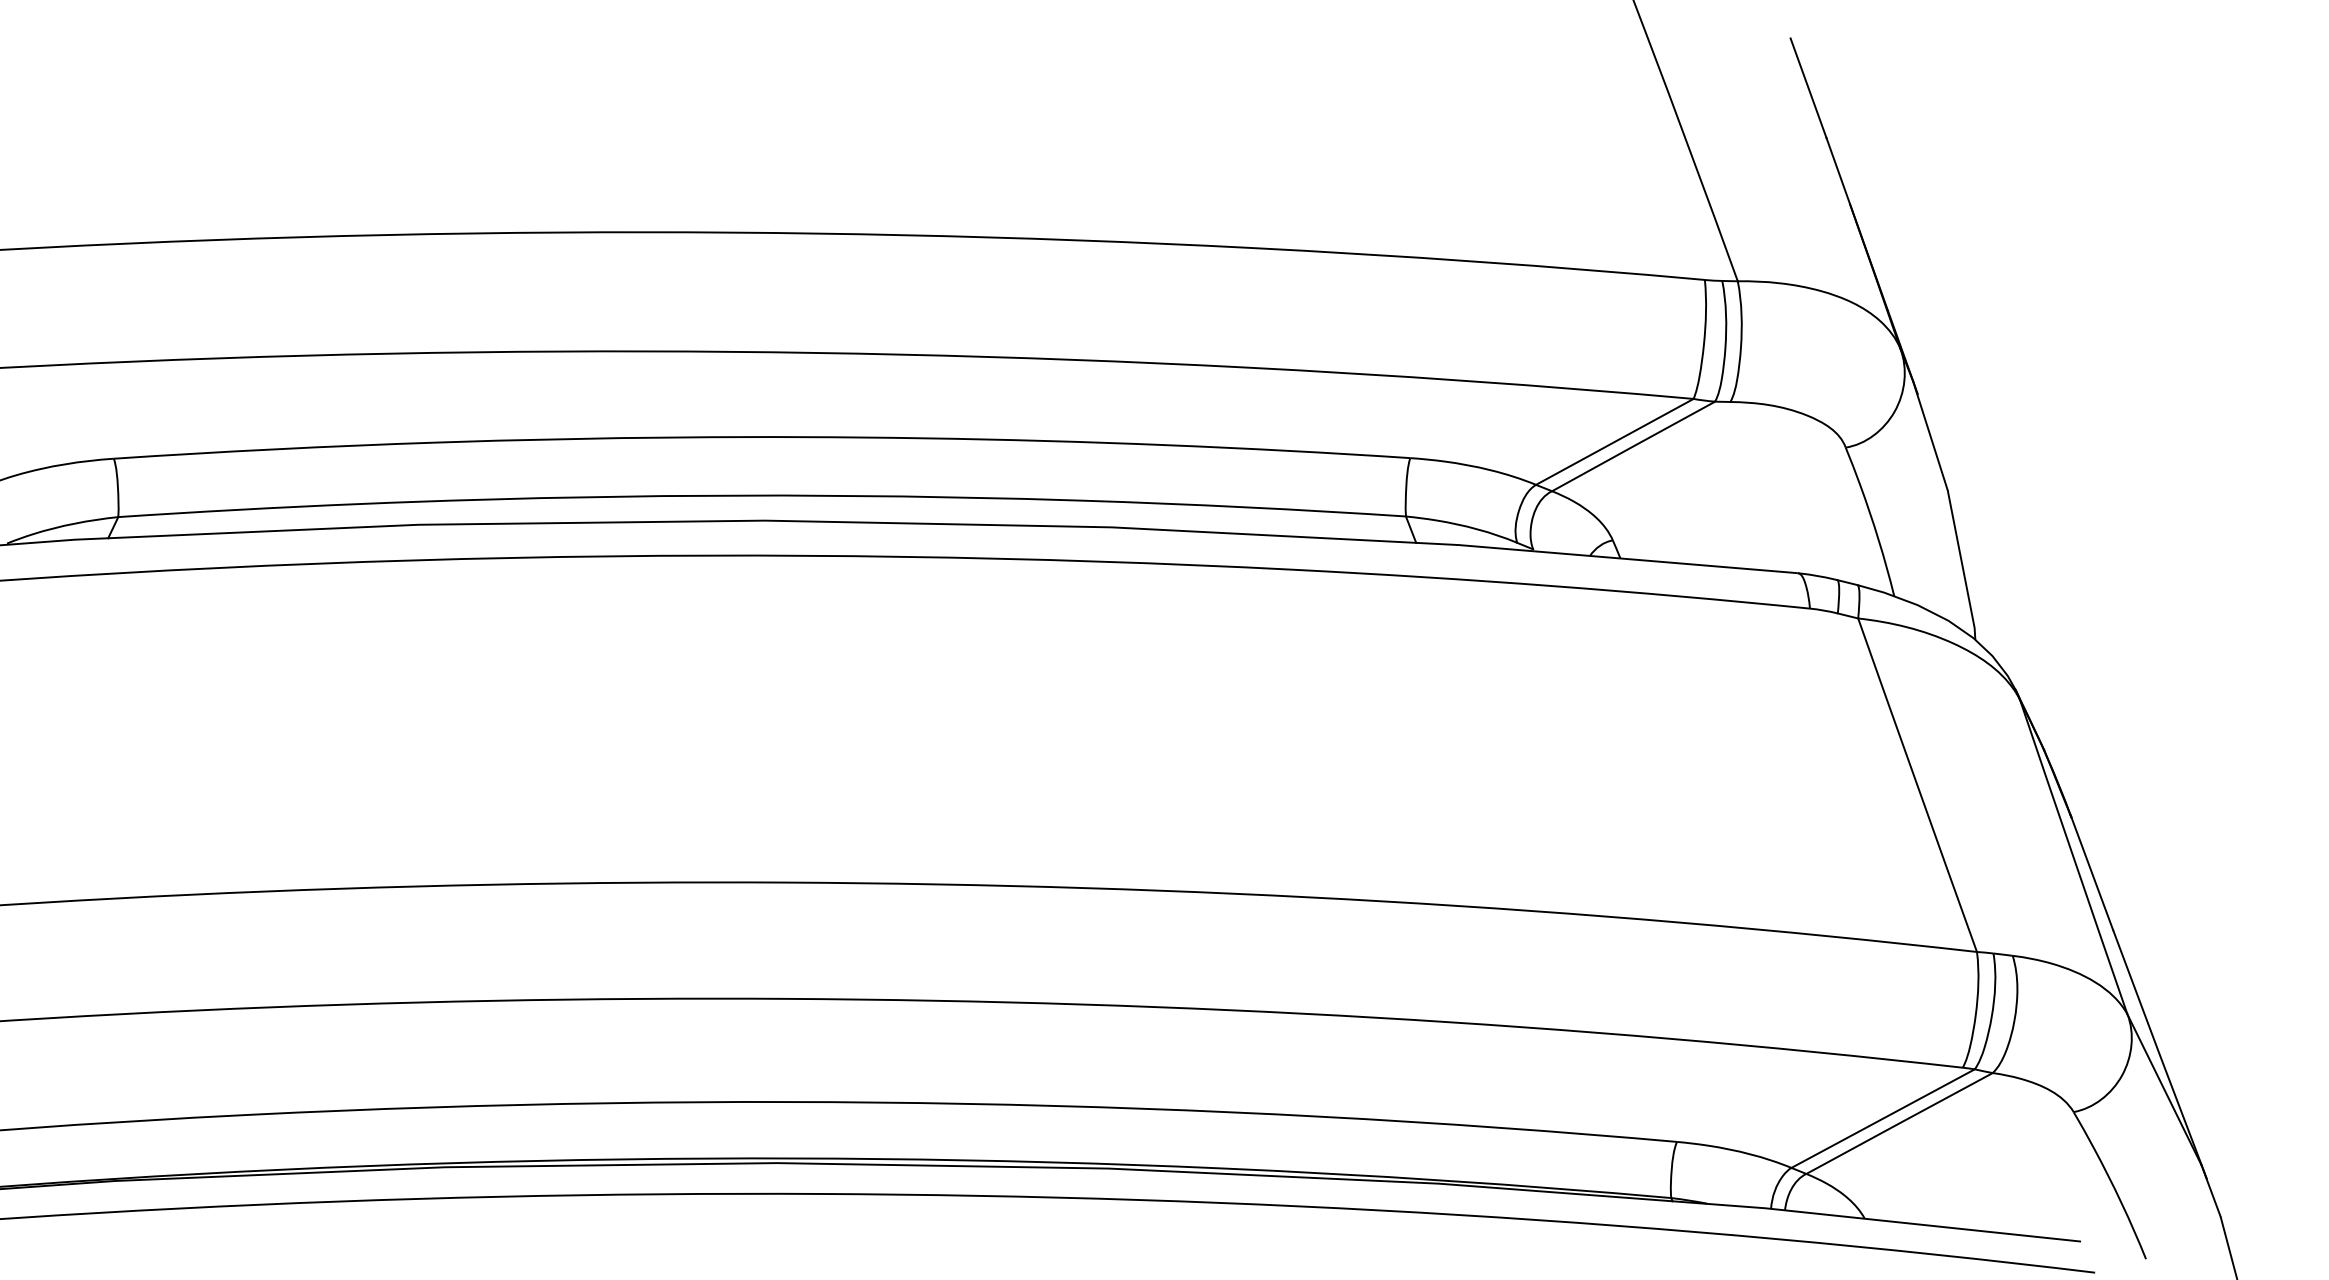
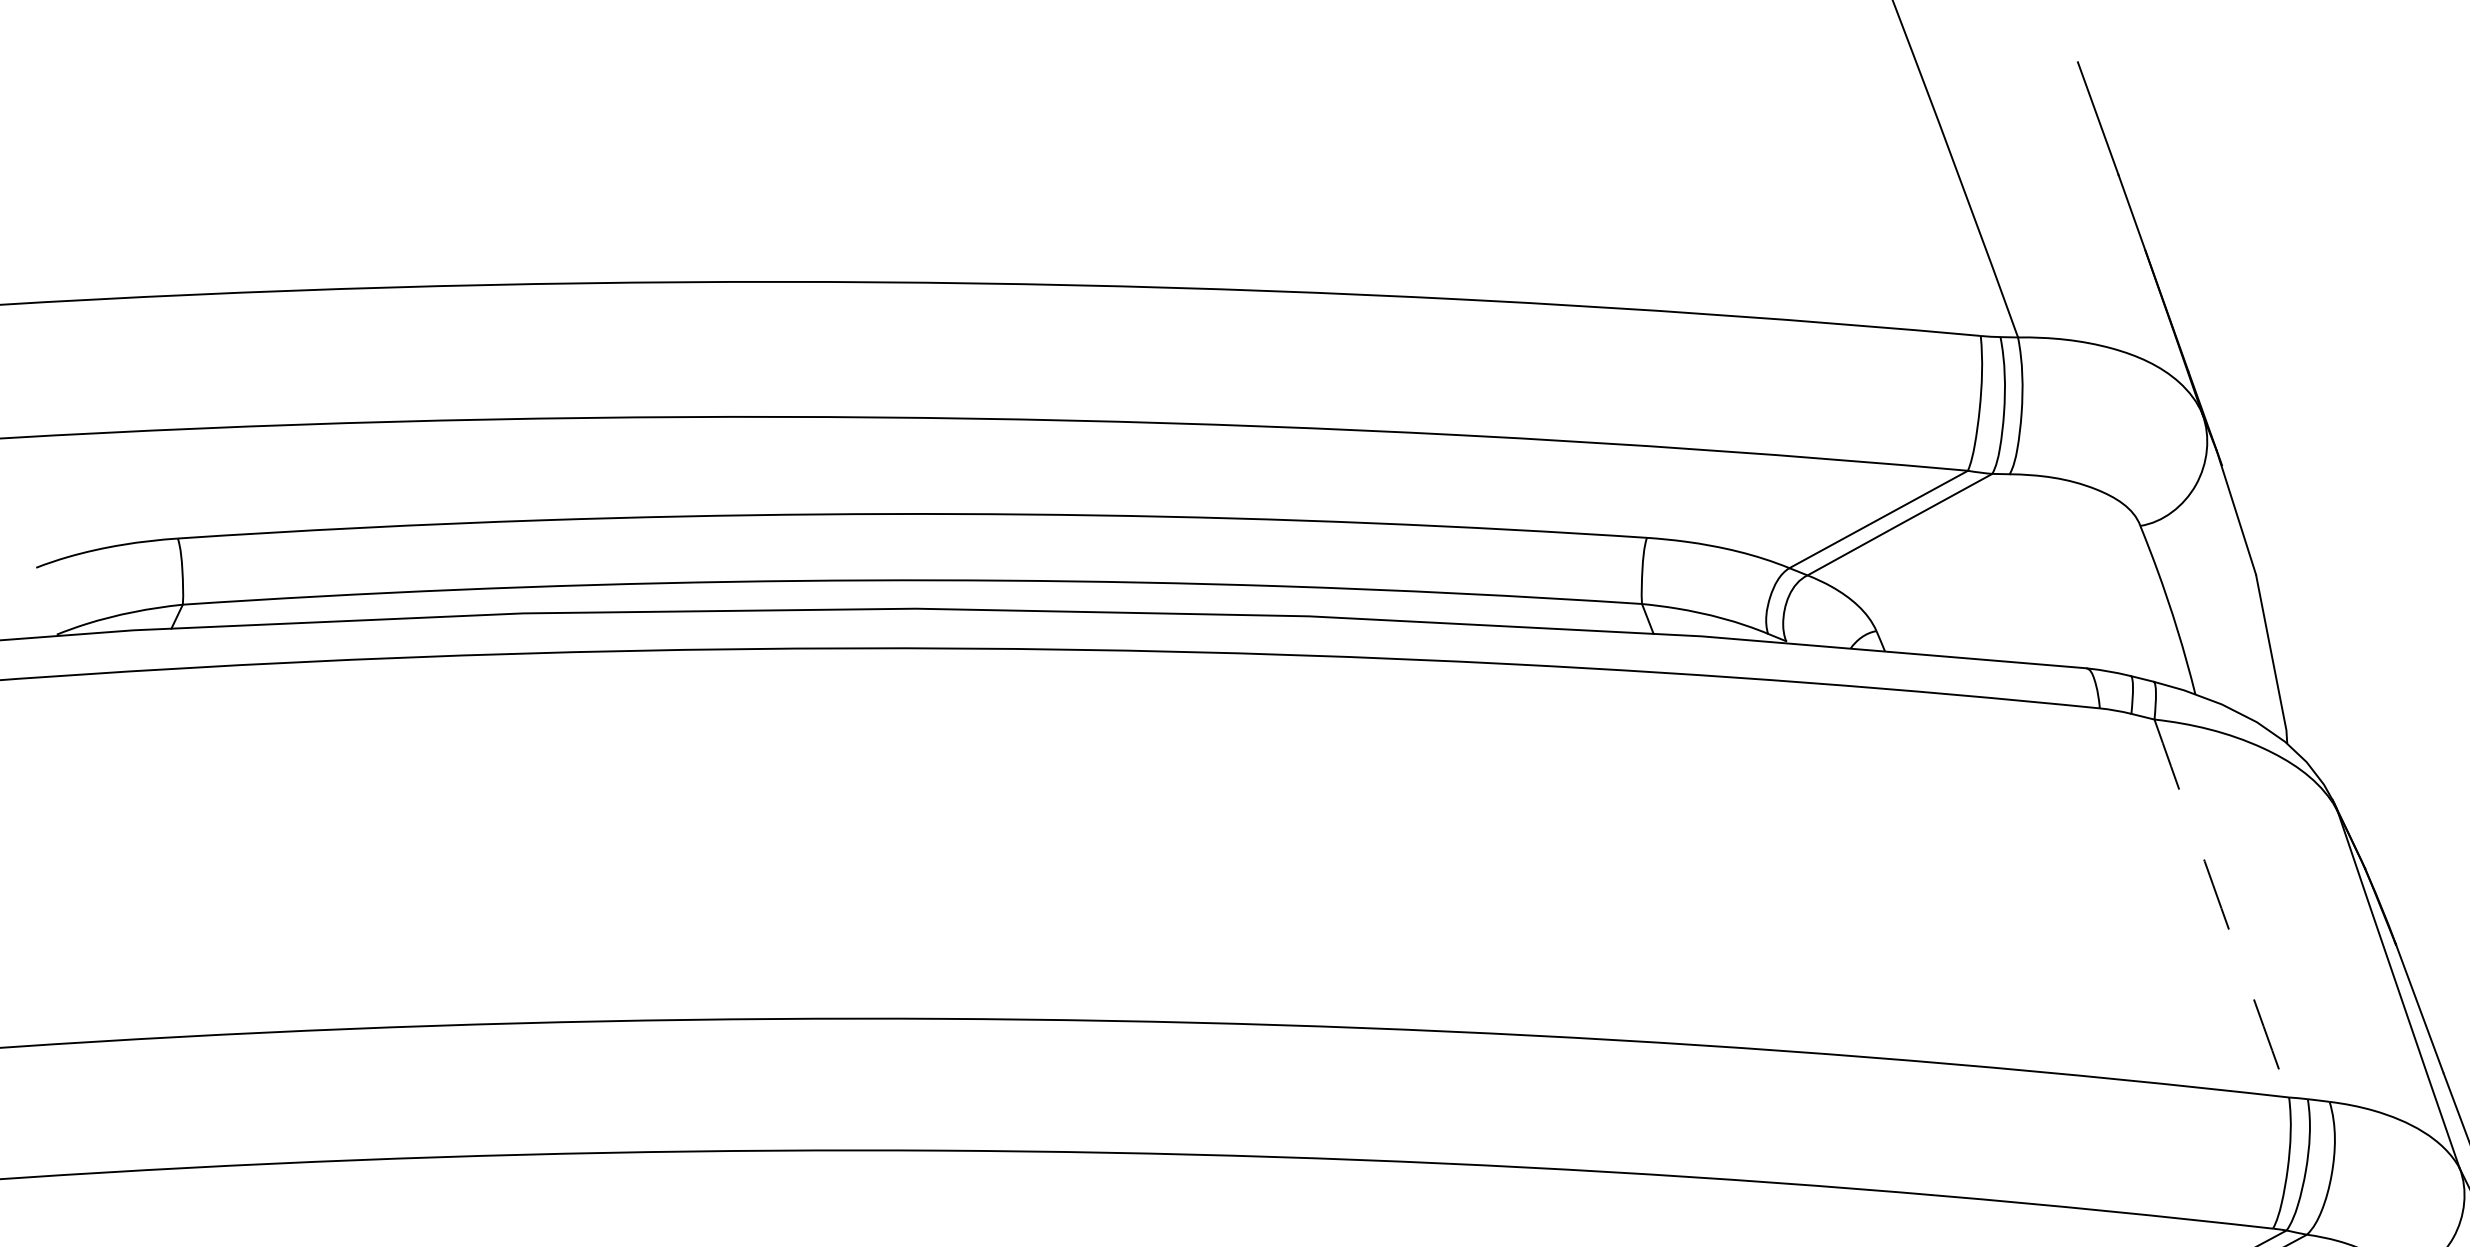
arc: (1917, 785) -> (2221, 908), solid -> dashed

